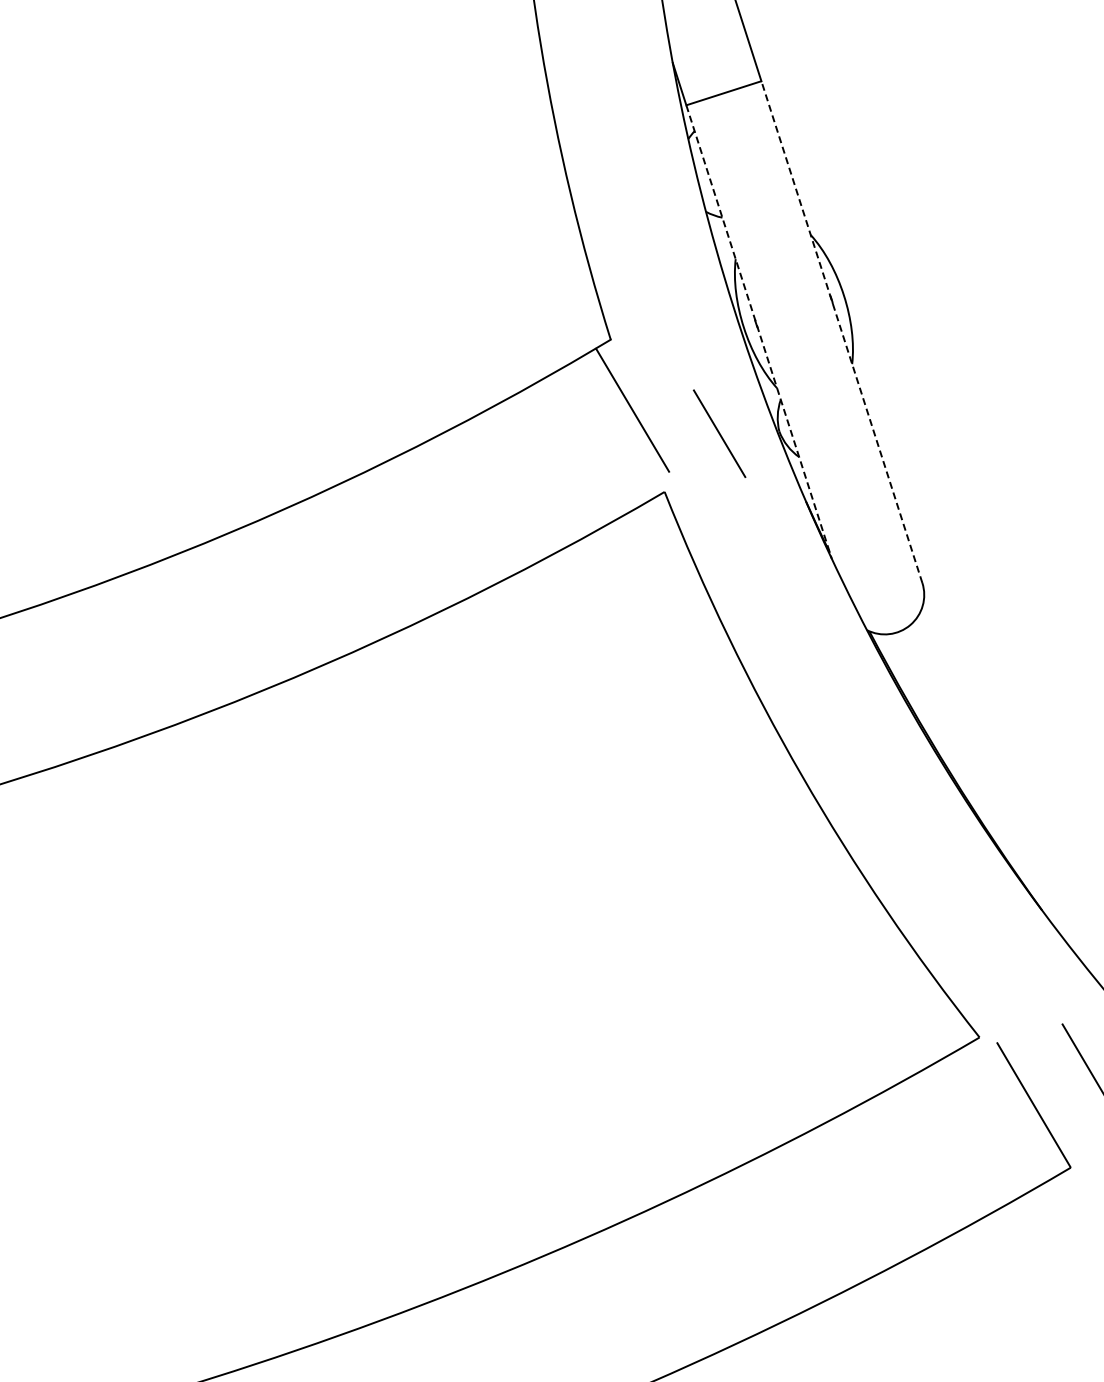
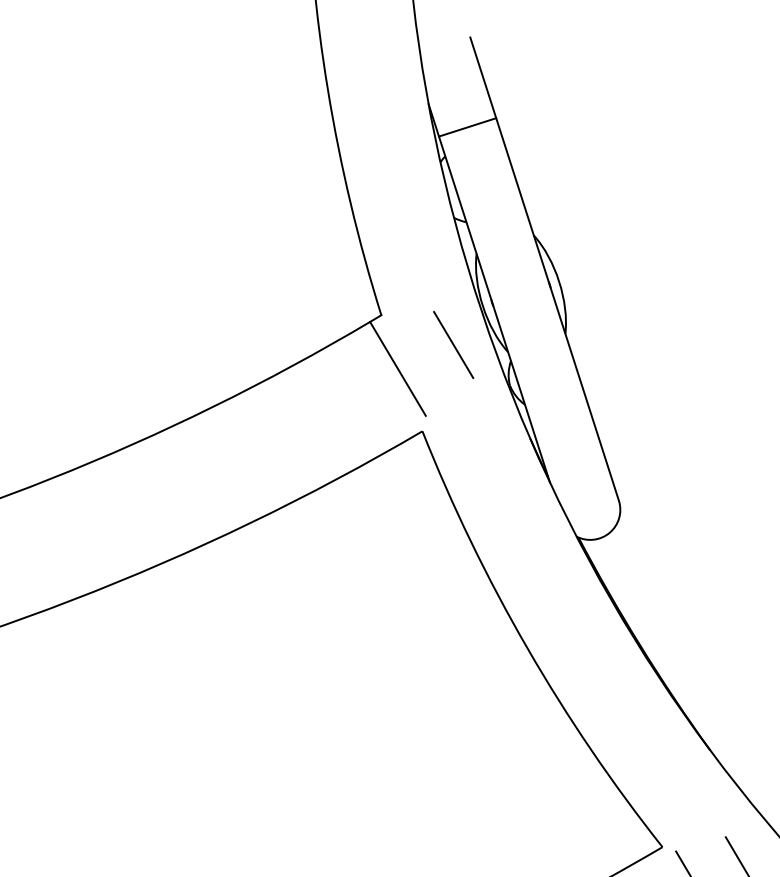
line: (841, 331) -> (557, 308), dashed -> solid
line: (759, 332) -> (494, 309), dashed -> solid
line: (719, 433) -> (453, 344), moved

